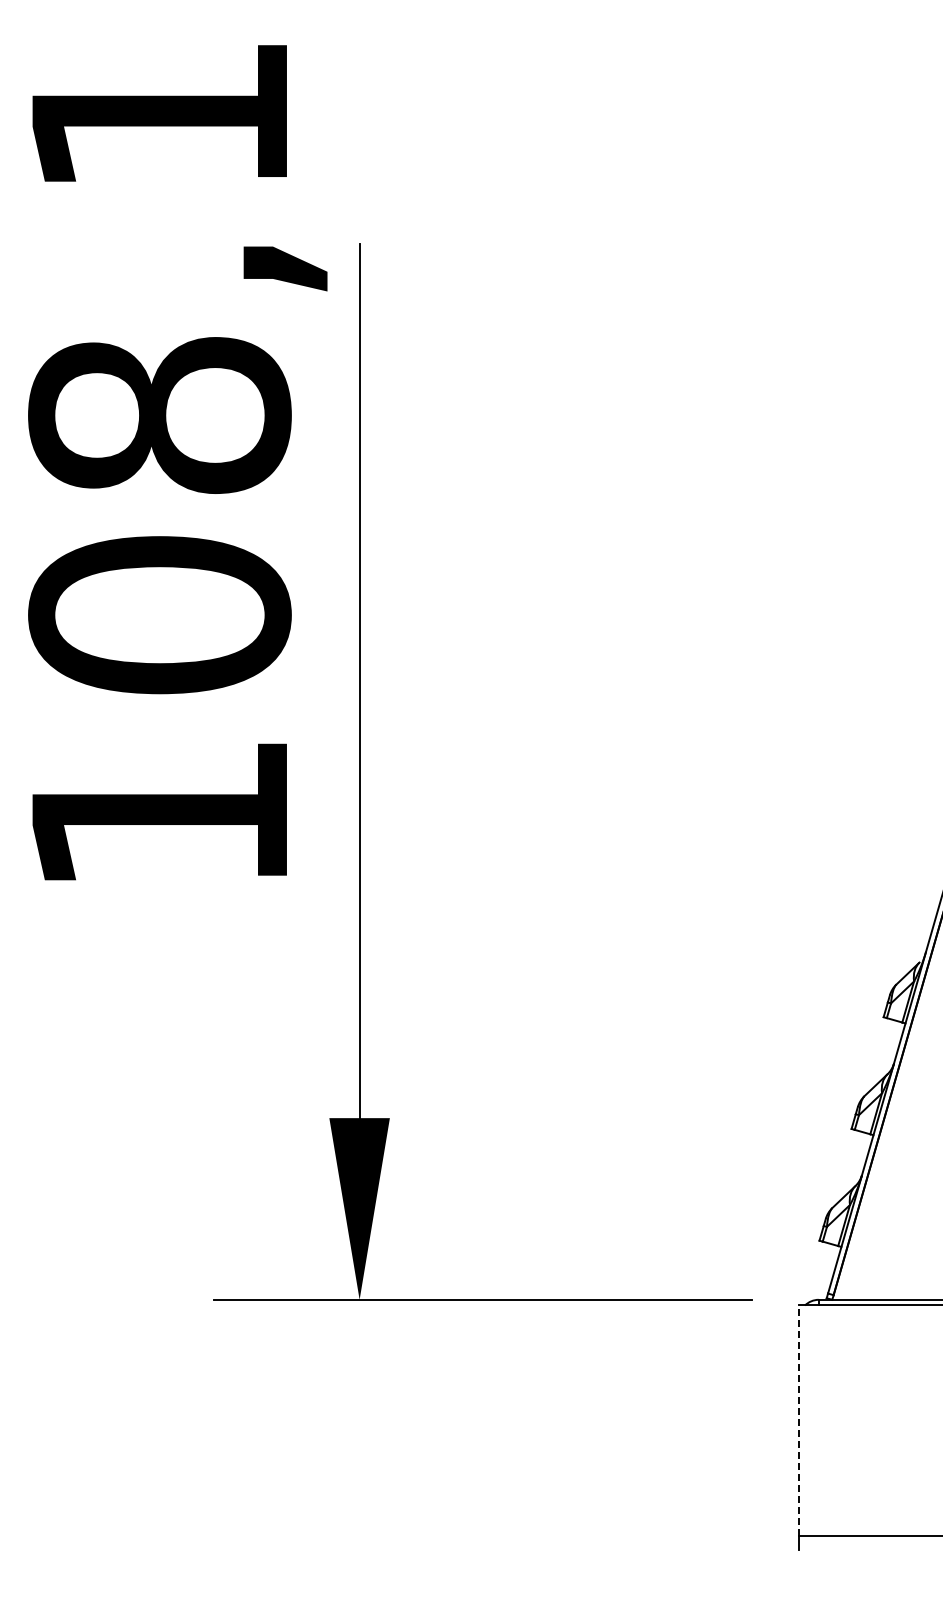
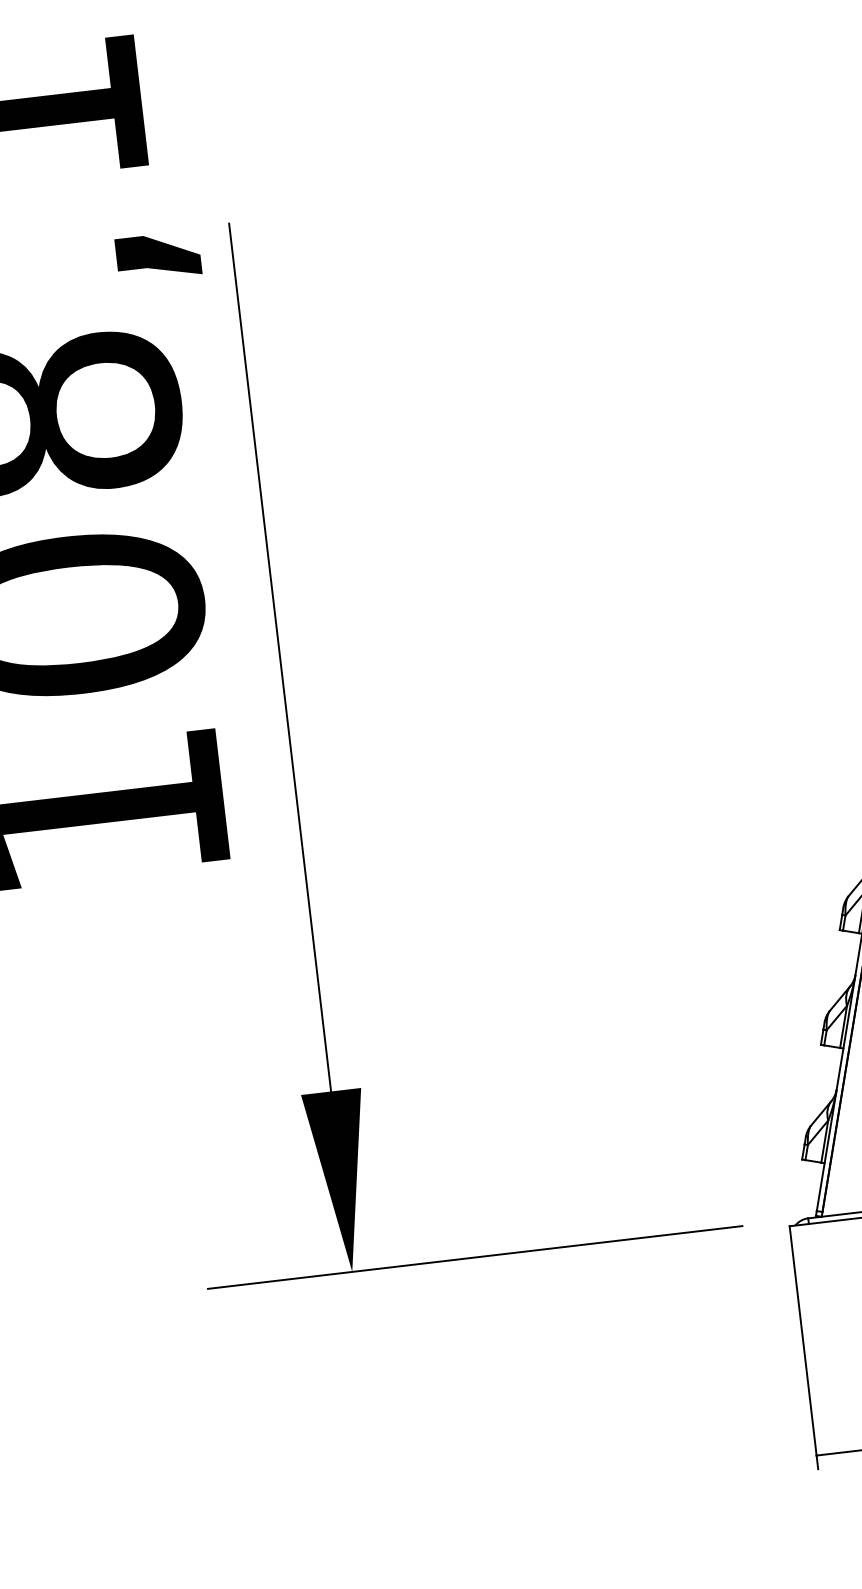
line: (799, 1420) -> (803, 1340), dashed -> solid

